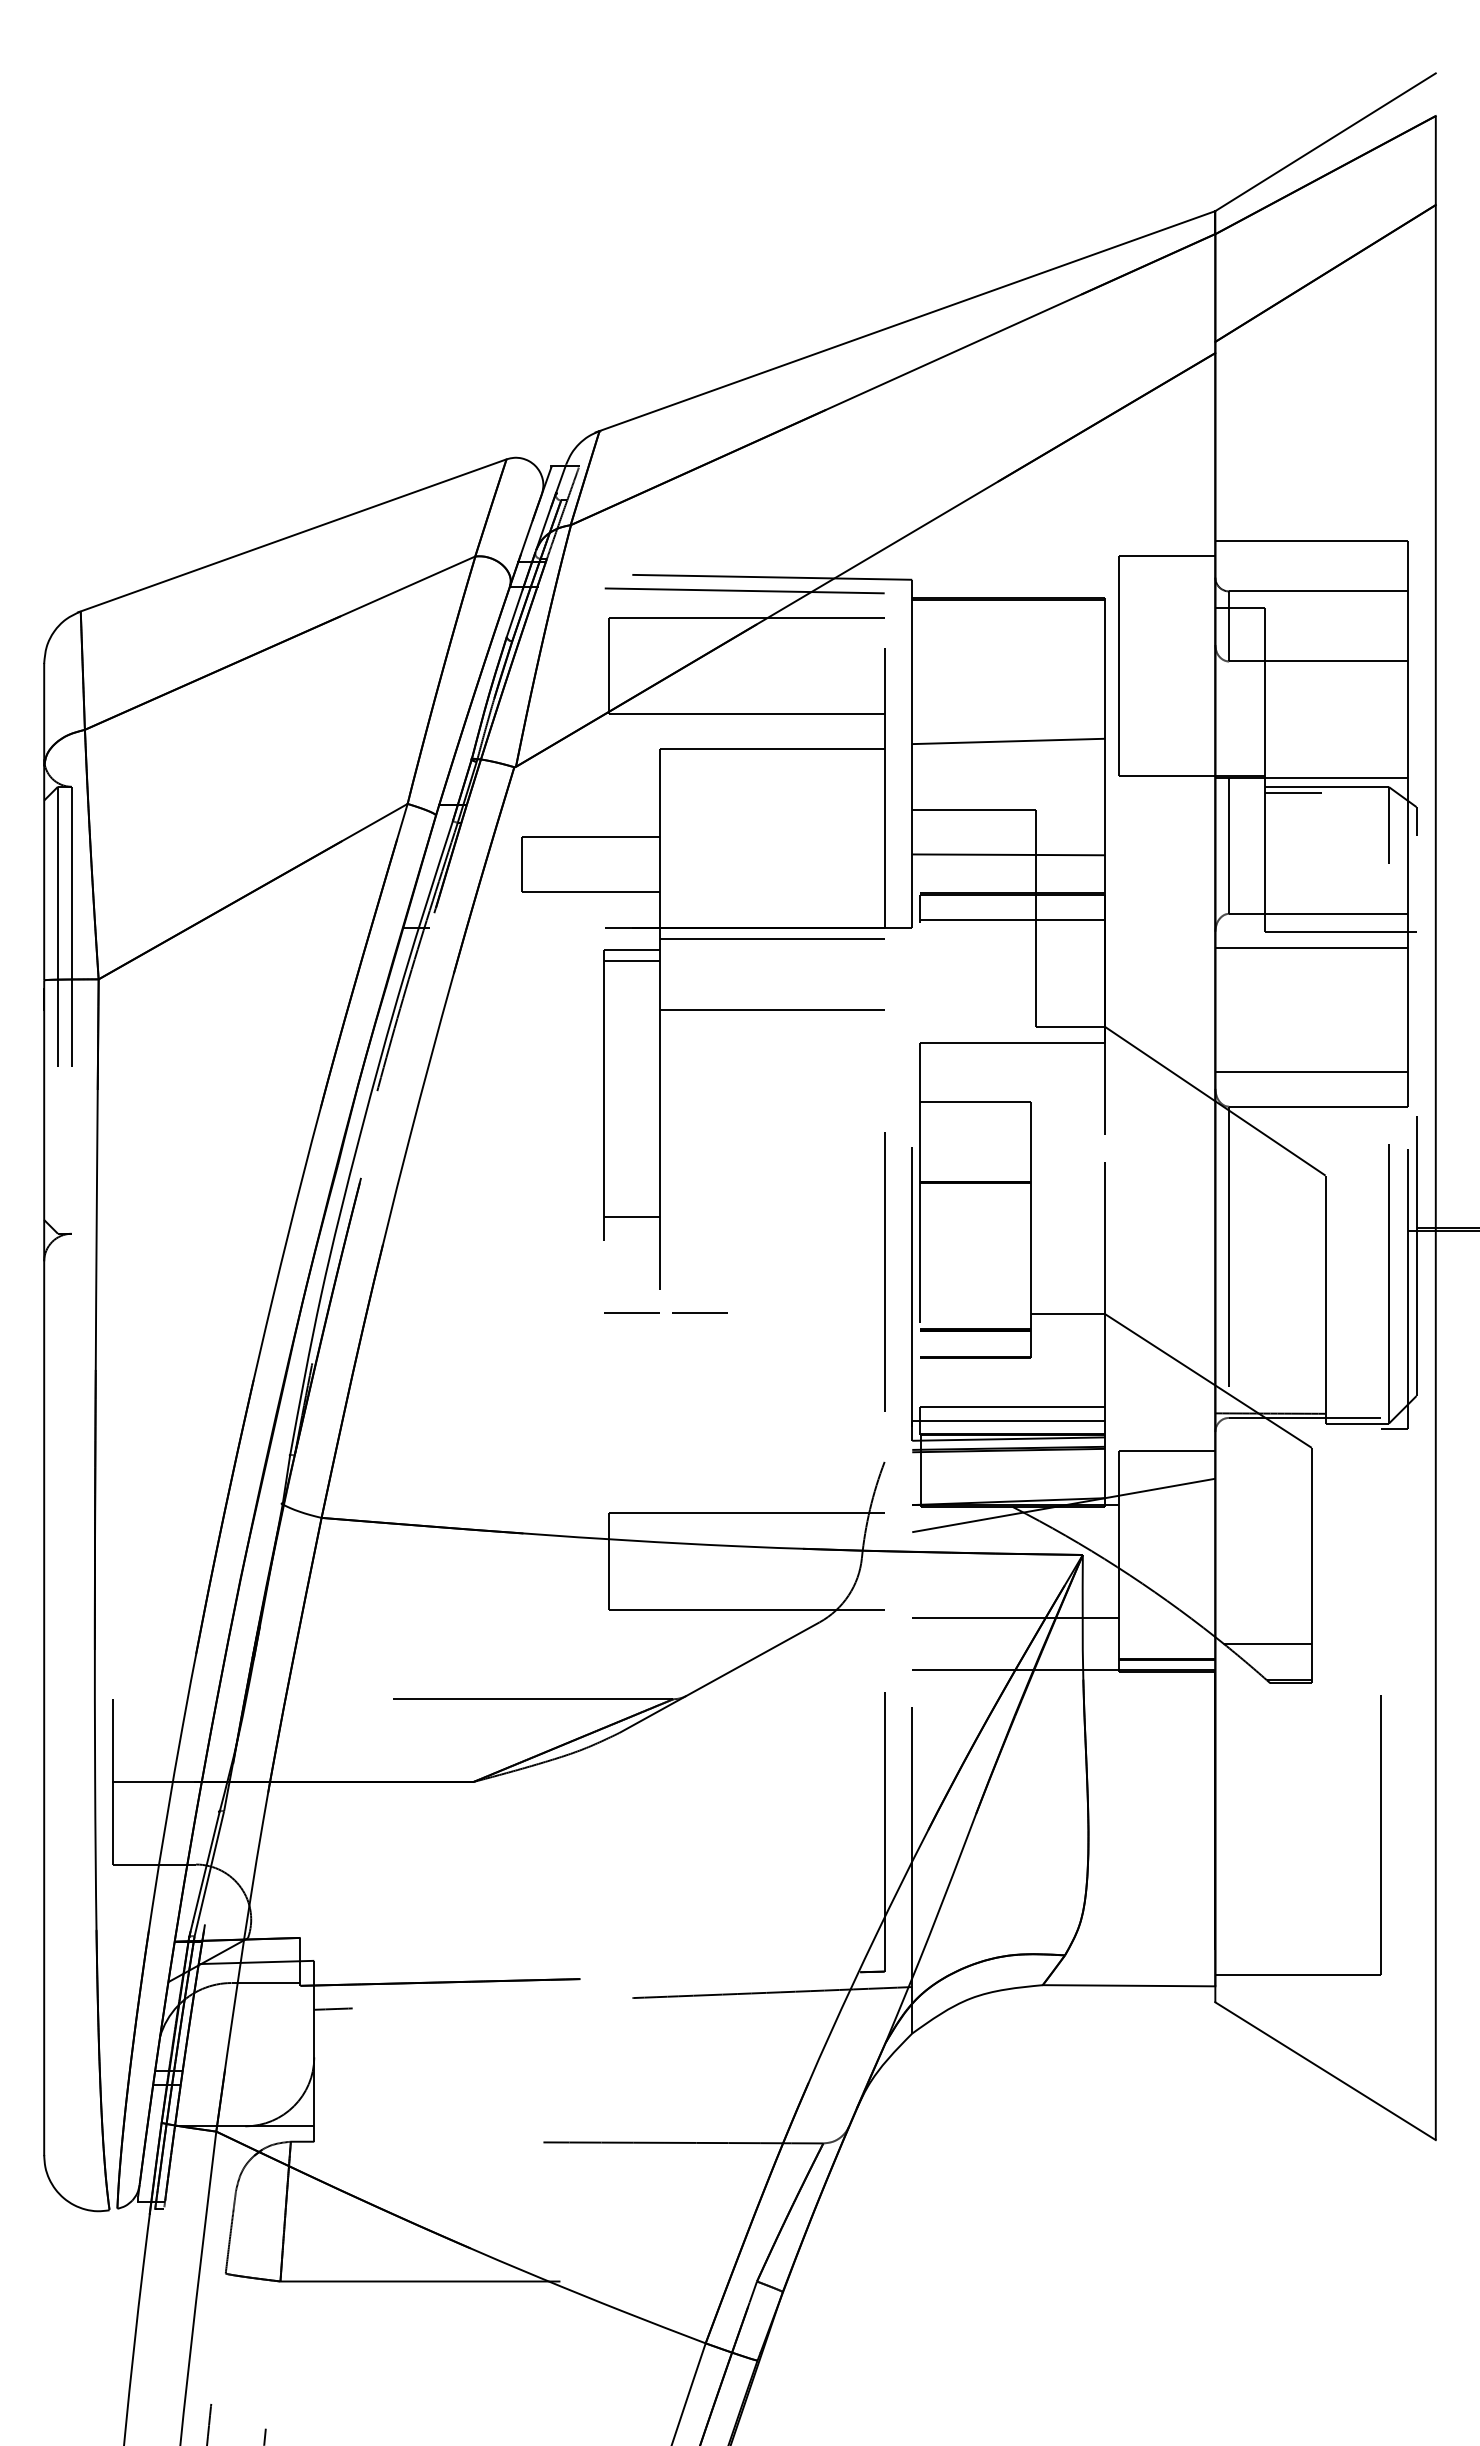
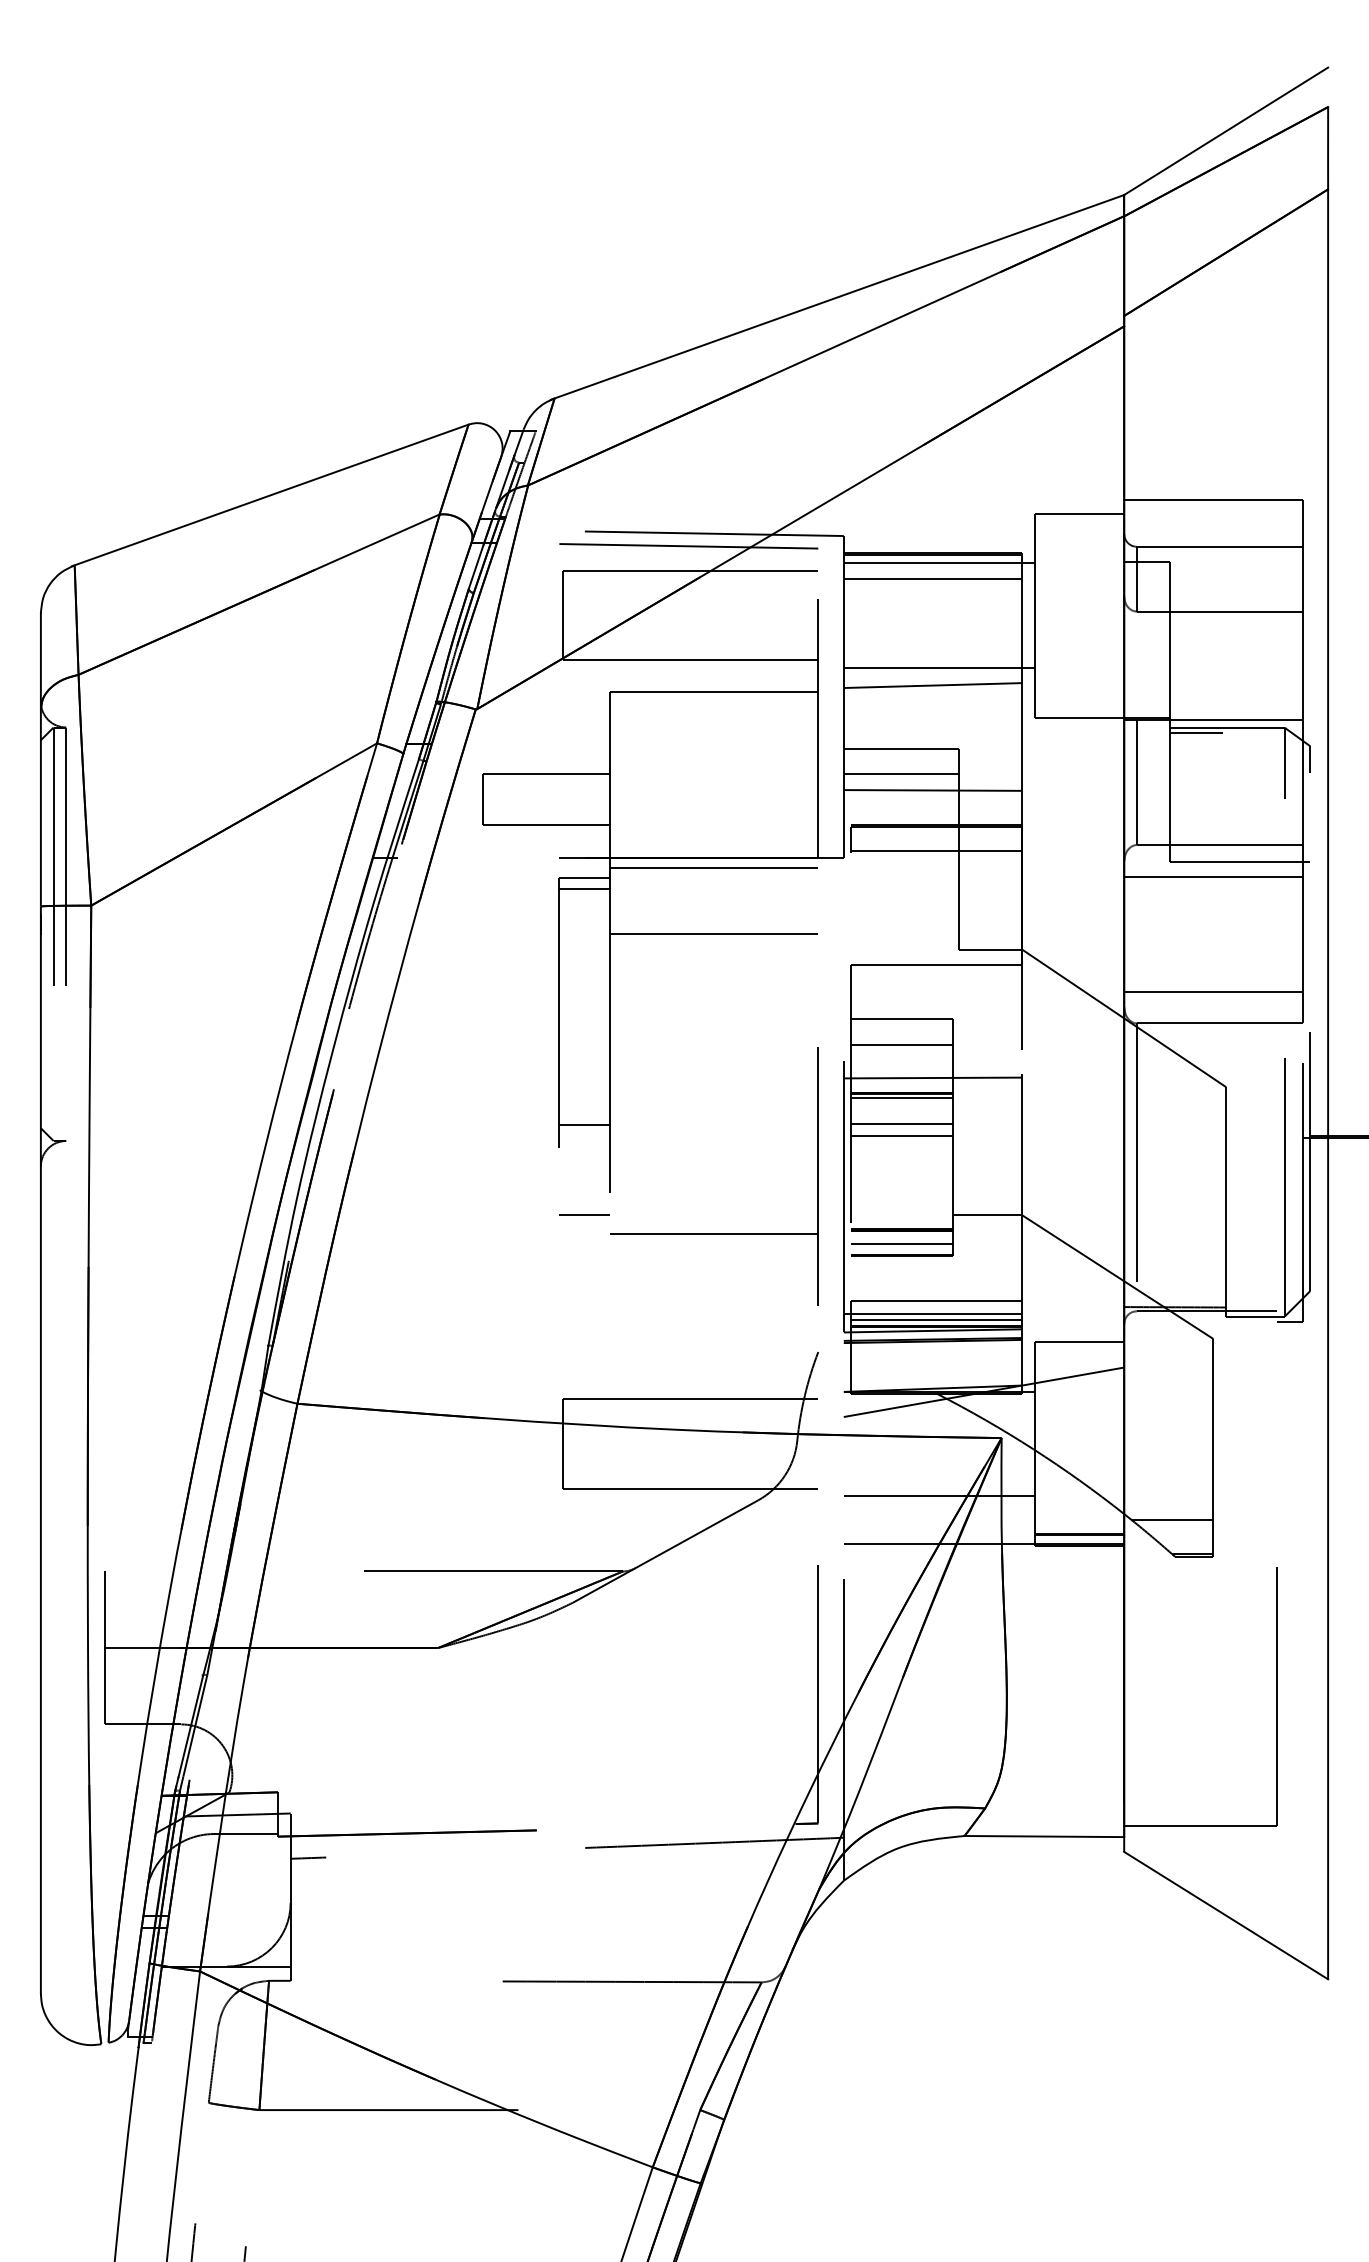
line: (1015, 609) -> (939, 563), added
line: (1008, 625) -> (932, 578), added
line: (1015, 722) -> (939, 668), added
line: (974, 837) -> (901, 774), added
line: (975, 1129) -> (902, 1044), added
line: (1008, 1165) -> (932, 1077), added
line: (975, 1187) -> (902, 1098), added
line: (975, 1215) -> (902, 1124), added
line: (975, 1228) -> (902, 1136), added
line: (699, 1312) -> (647, 1213), removed
line: (771, 1334) -> (713, 1234), added
line: (975, 1345) -> (902, 1244), added
line: (1012, 1426) -> (936, 1319), added

